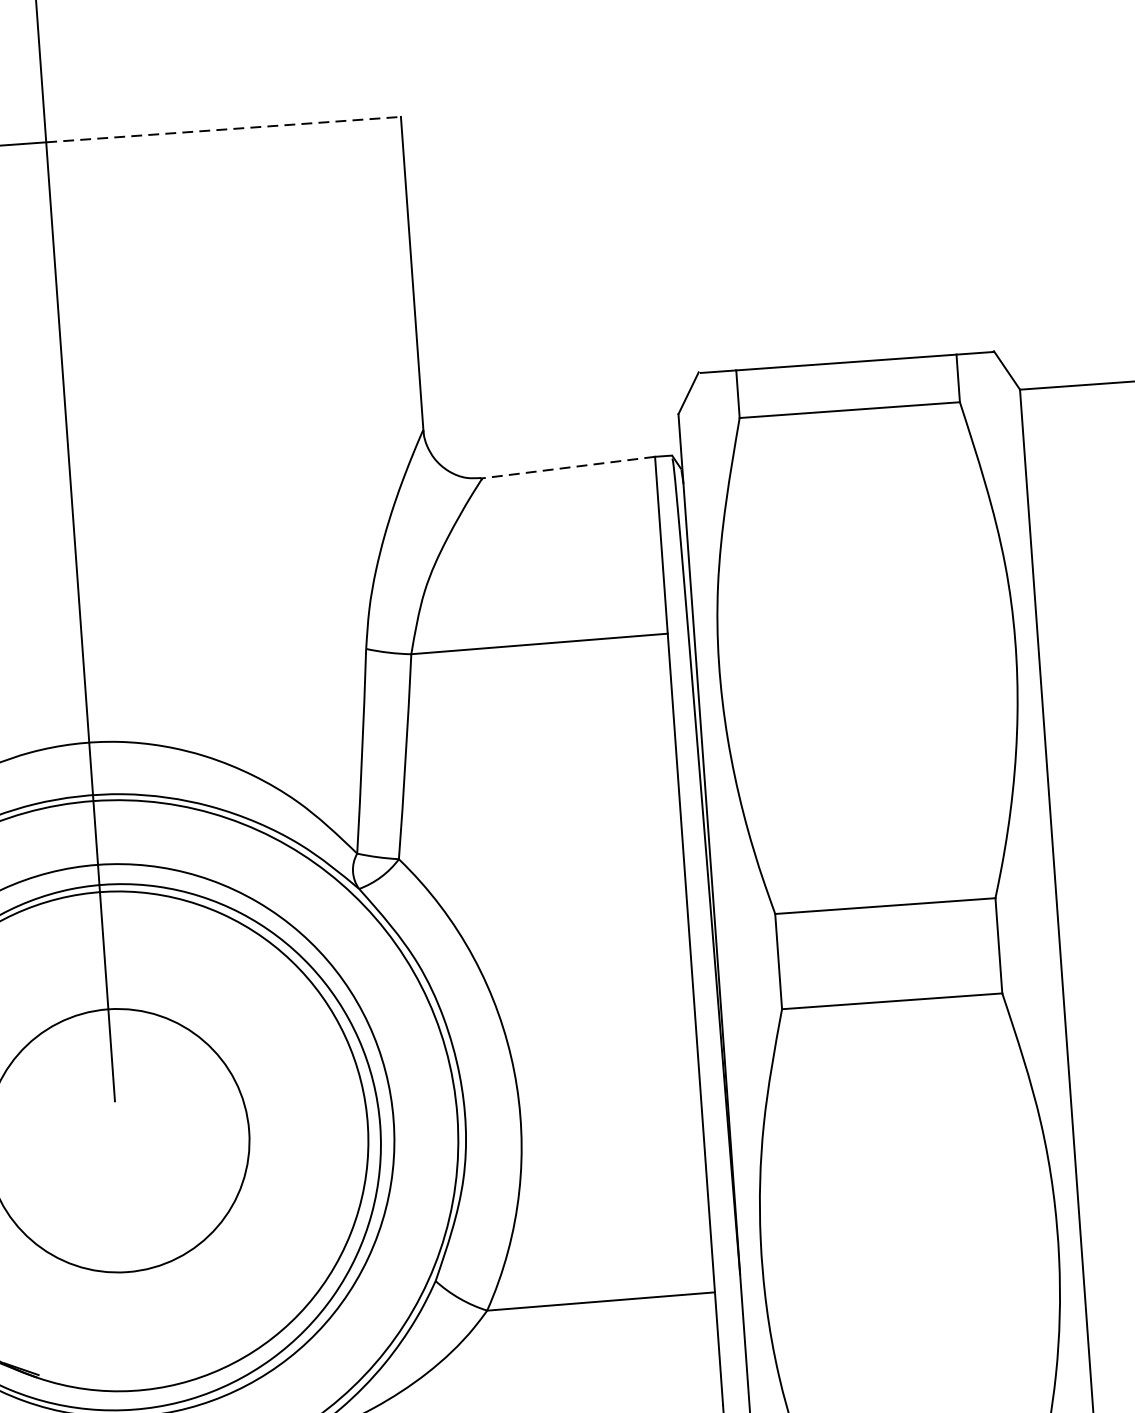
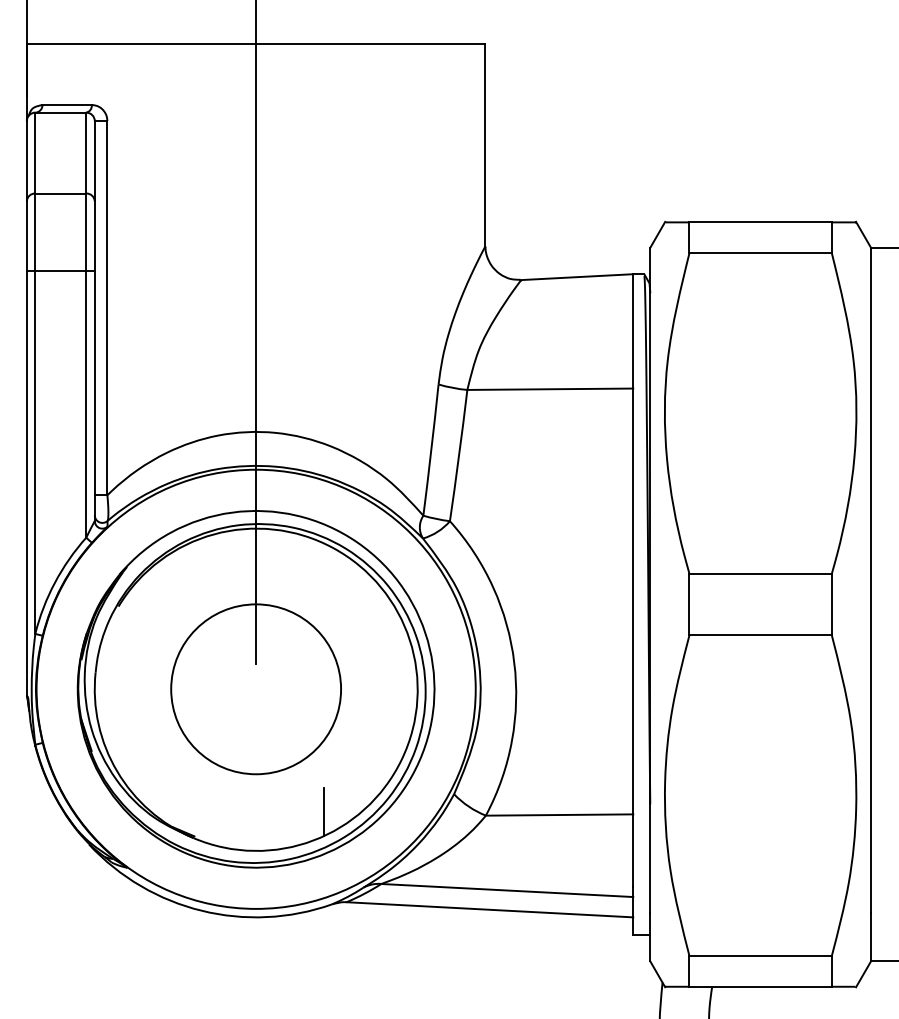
line: (223, 129) -> (370, 43), dashed -> solid
line: (567, 468) -> (576, 277), dashed -> solid
line: (235, 1322) -> (323, 811), added

